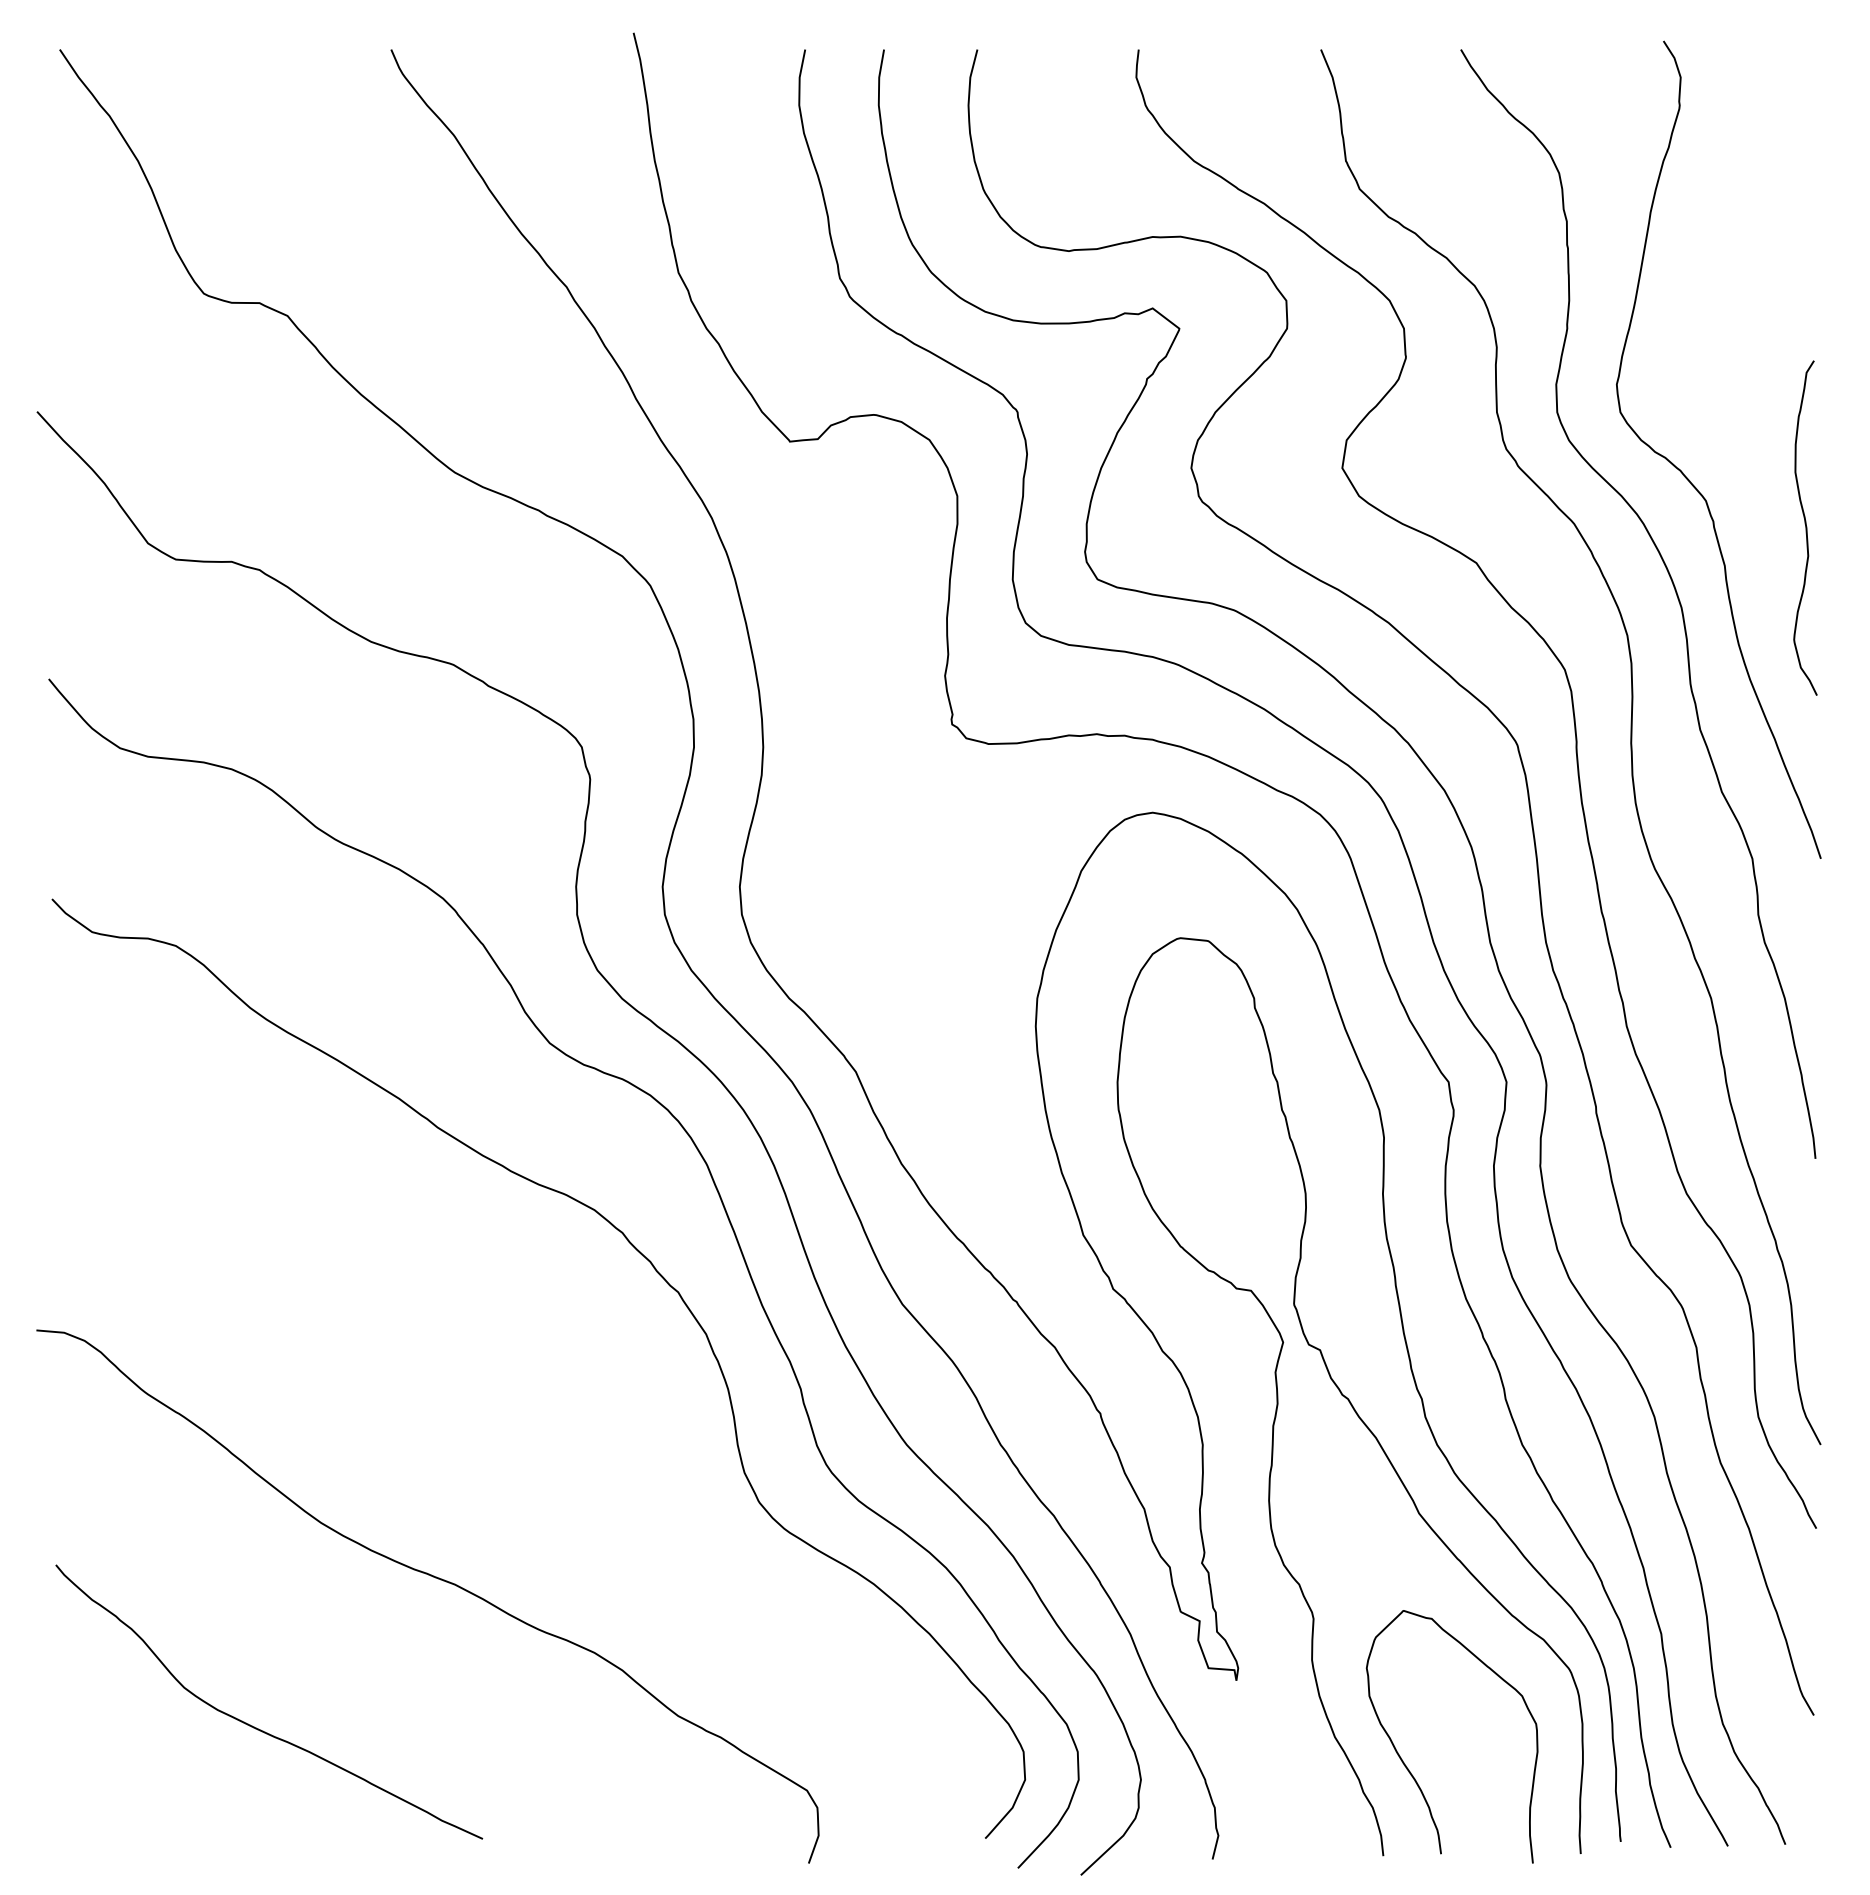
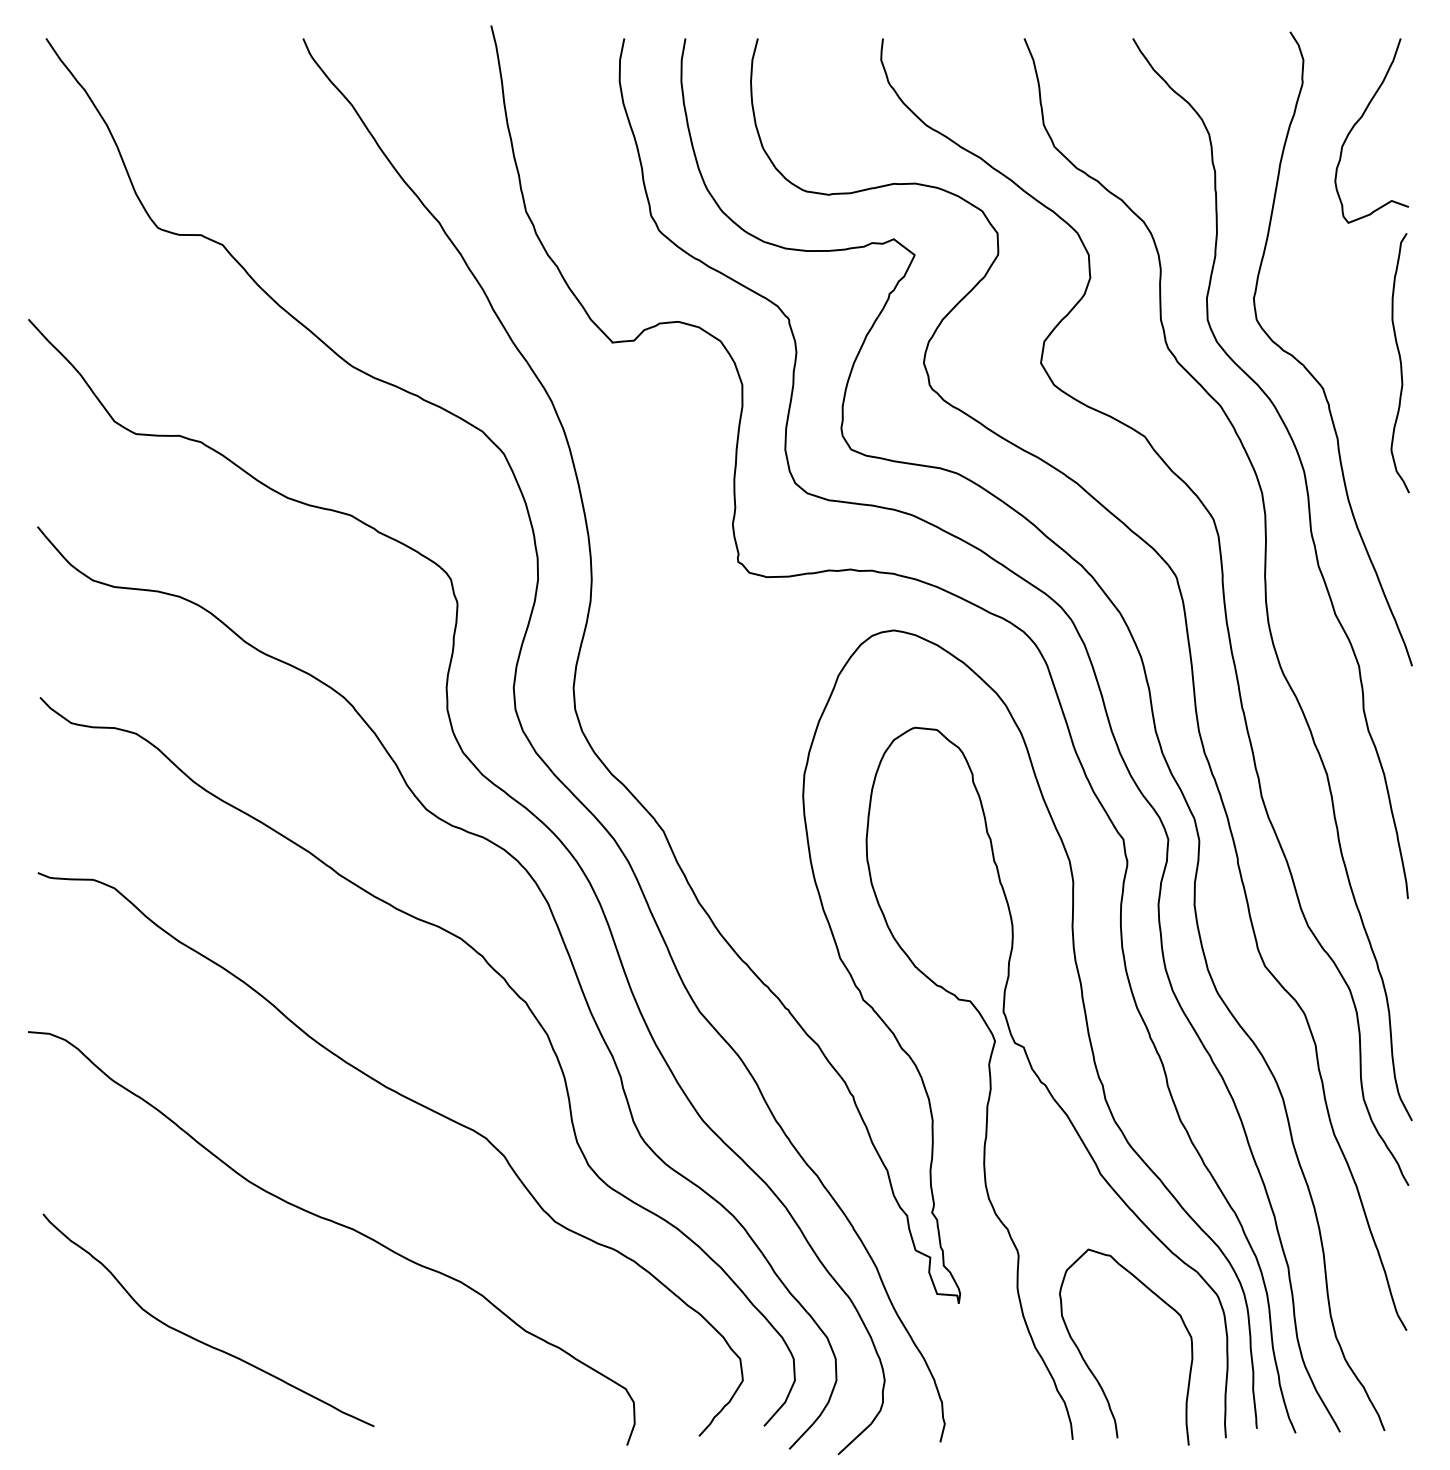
curve: (1754, 153) -> (1360, 119), added
curve: (1805, 527) -> (1400, 362), moved
curve: (532, 1420) -> (412, 1101), added

